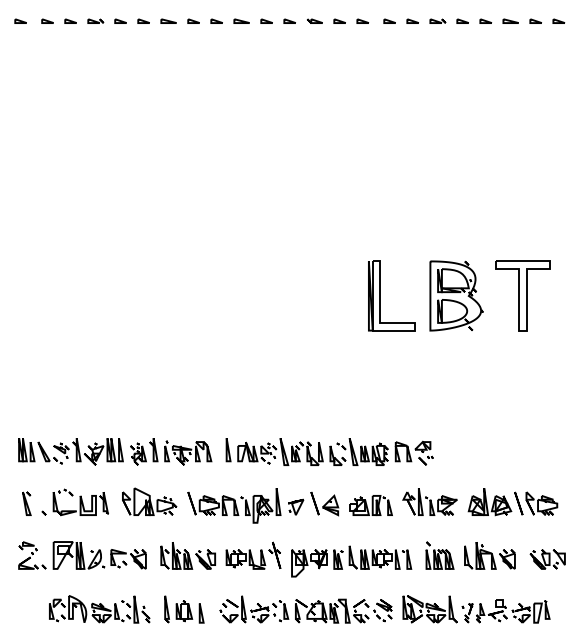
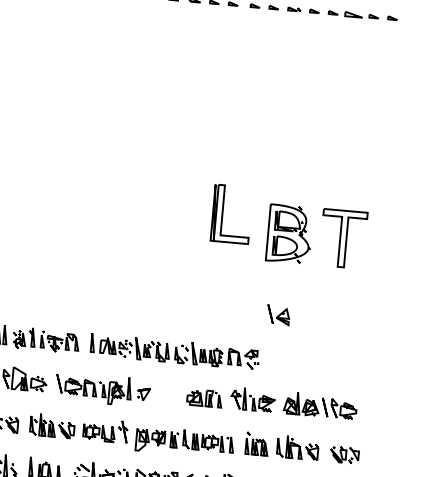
part: (510, 20) -> (353, 14), size x1.4
part: (380, 295) -> (222, 213), moved
part: (324, 503) -> (278, 314), moved

